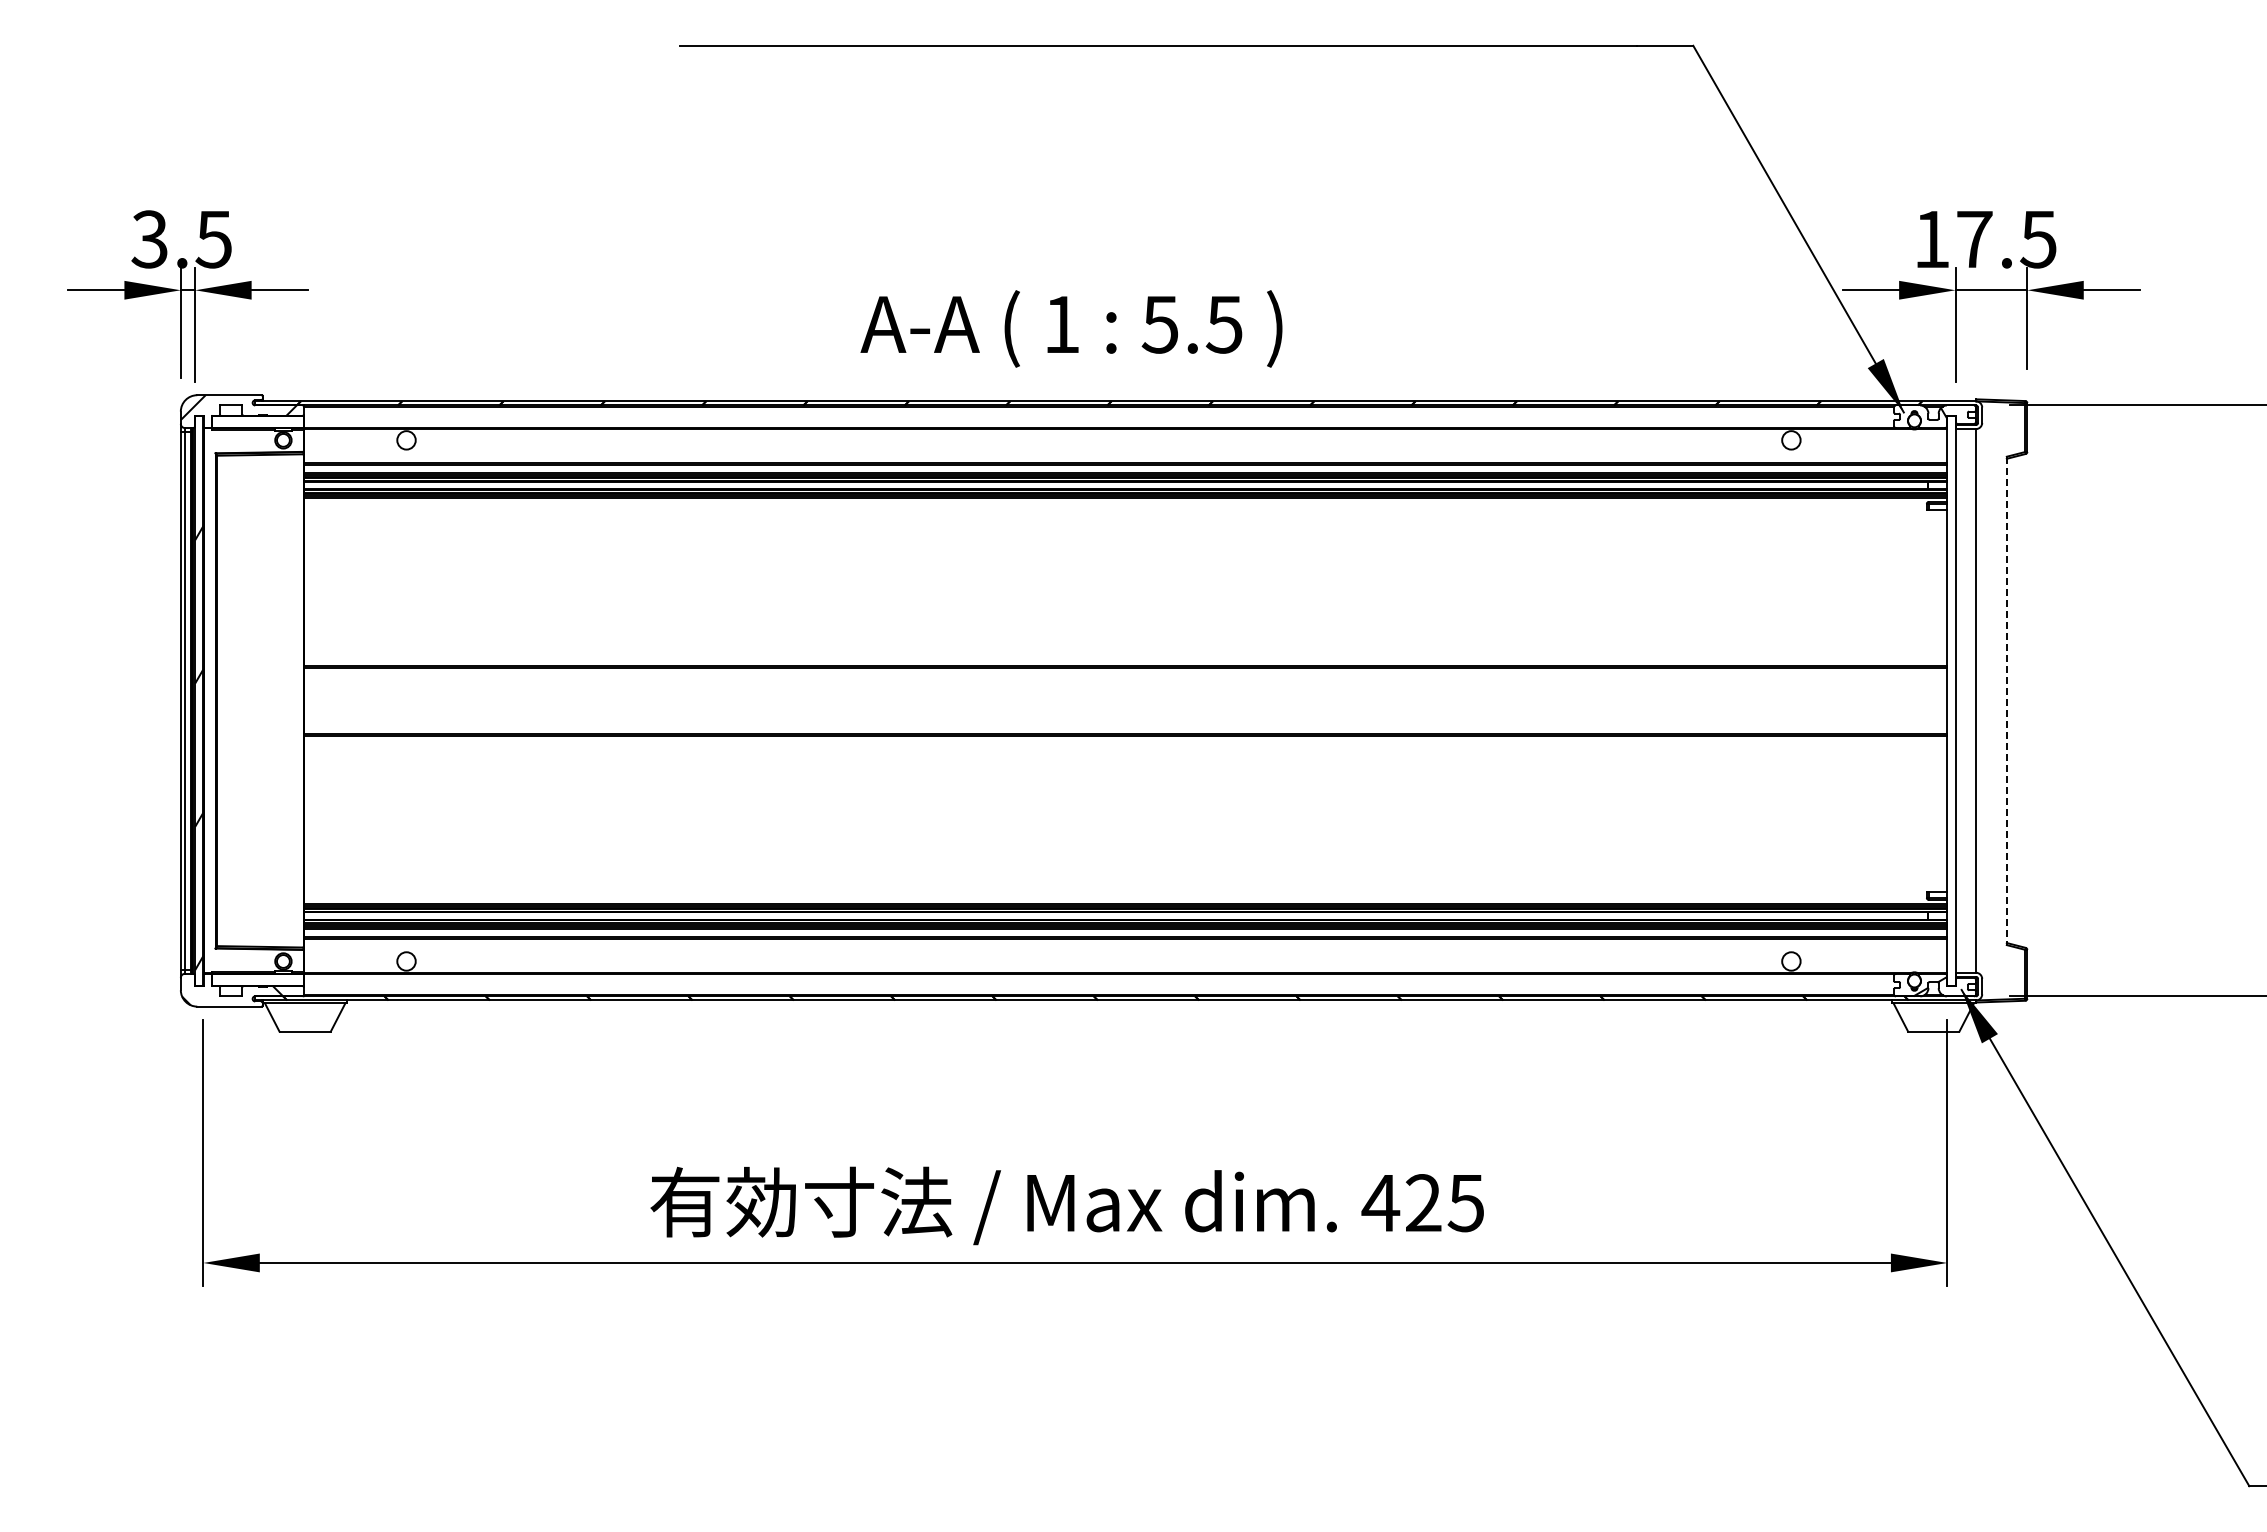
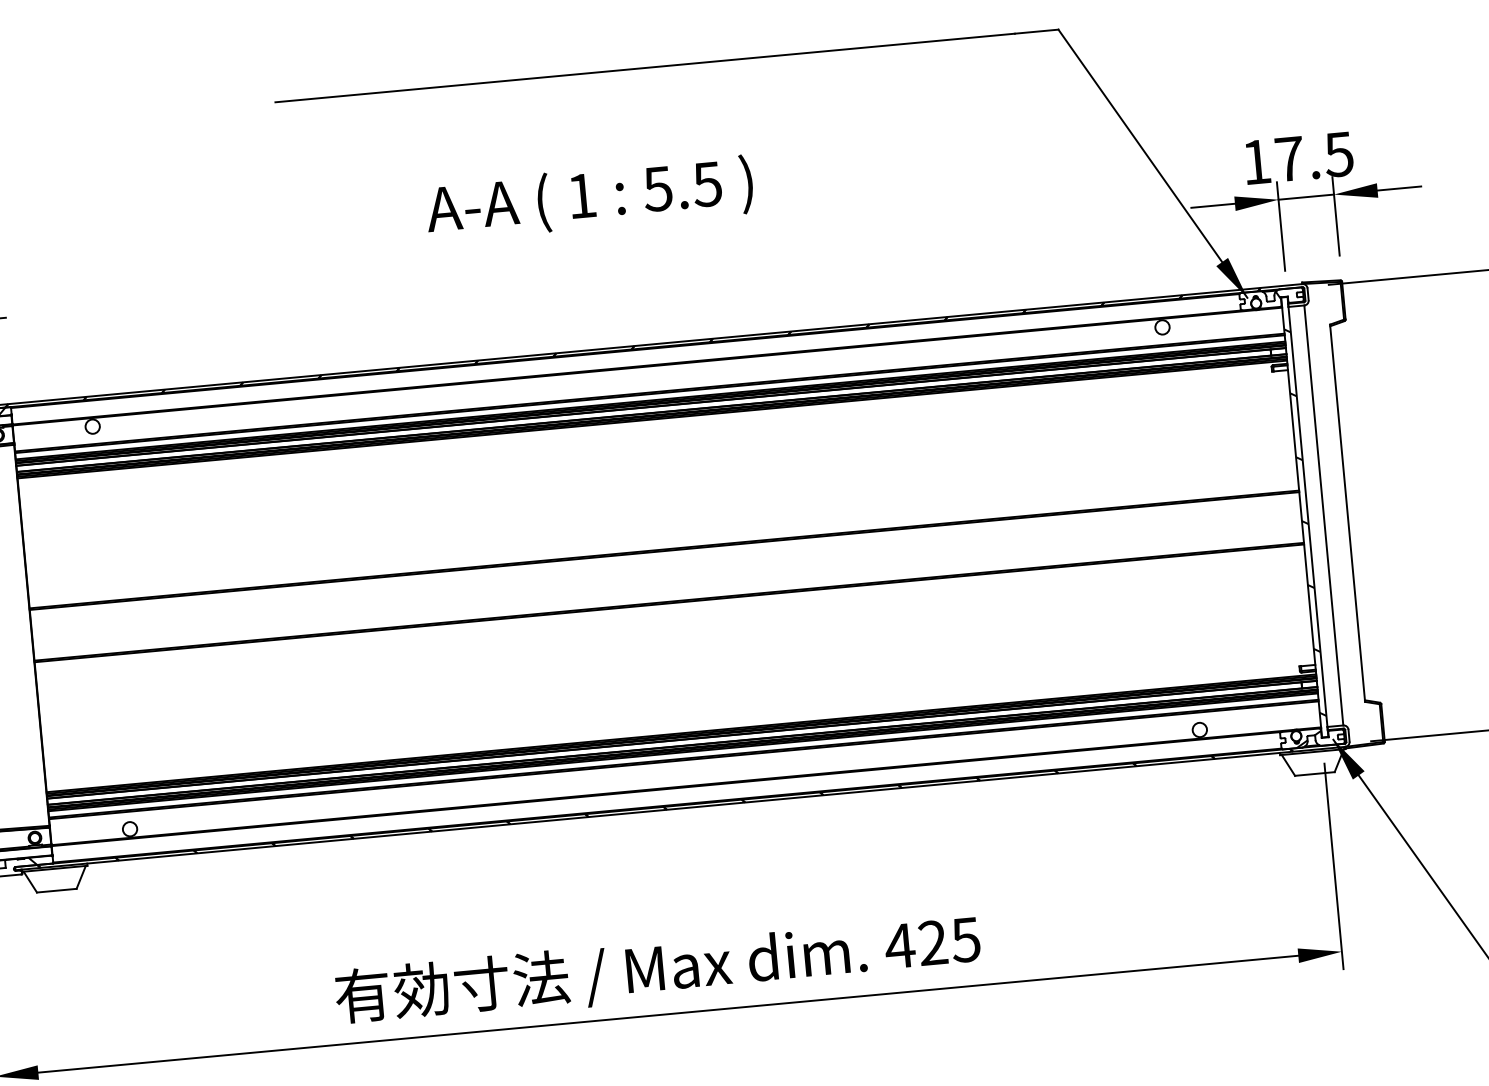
text: (1071, 328) -> (589, 198), moved
line: (2006, 701) -> (1347, 513), dashed -> solid
hatch: (1951, 707) -> (1305, 522), added

